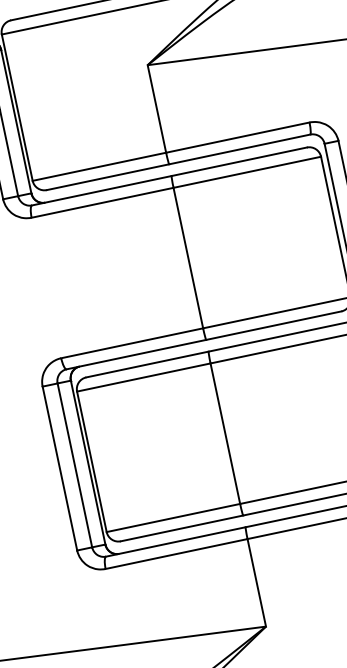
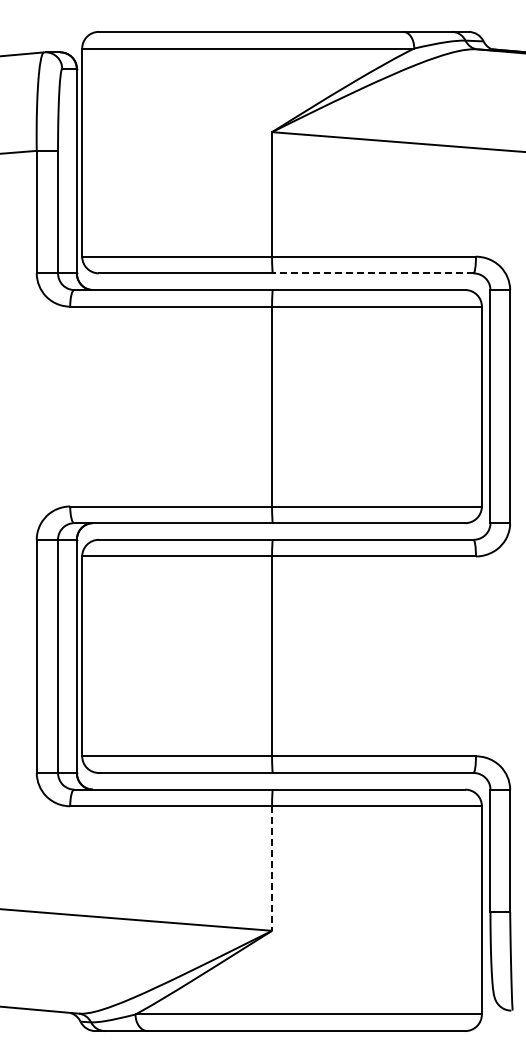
line: (239, 149) -> (372, 273), solid -> dashed
line: (257, 583) -> (272, 869), solid -> dashed

